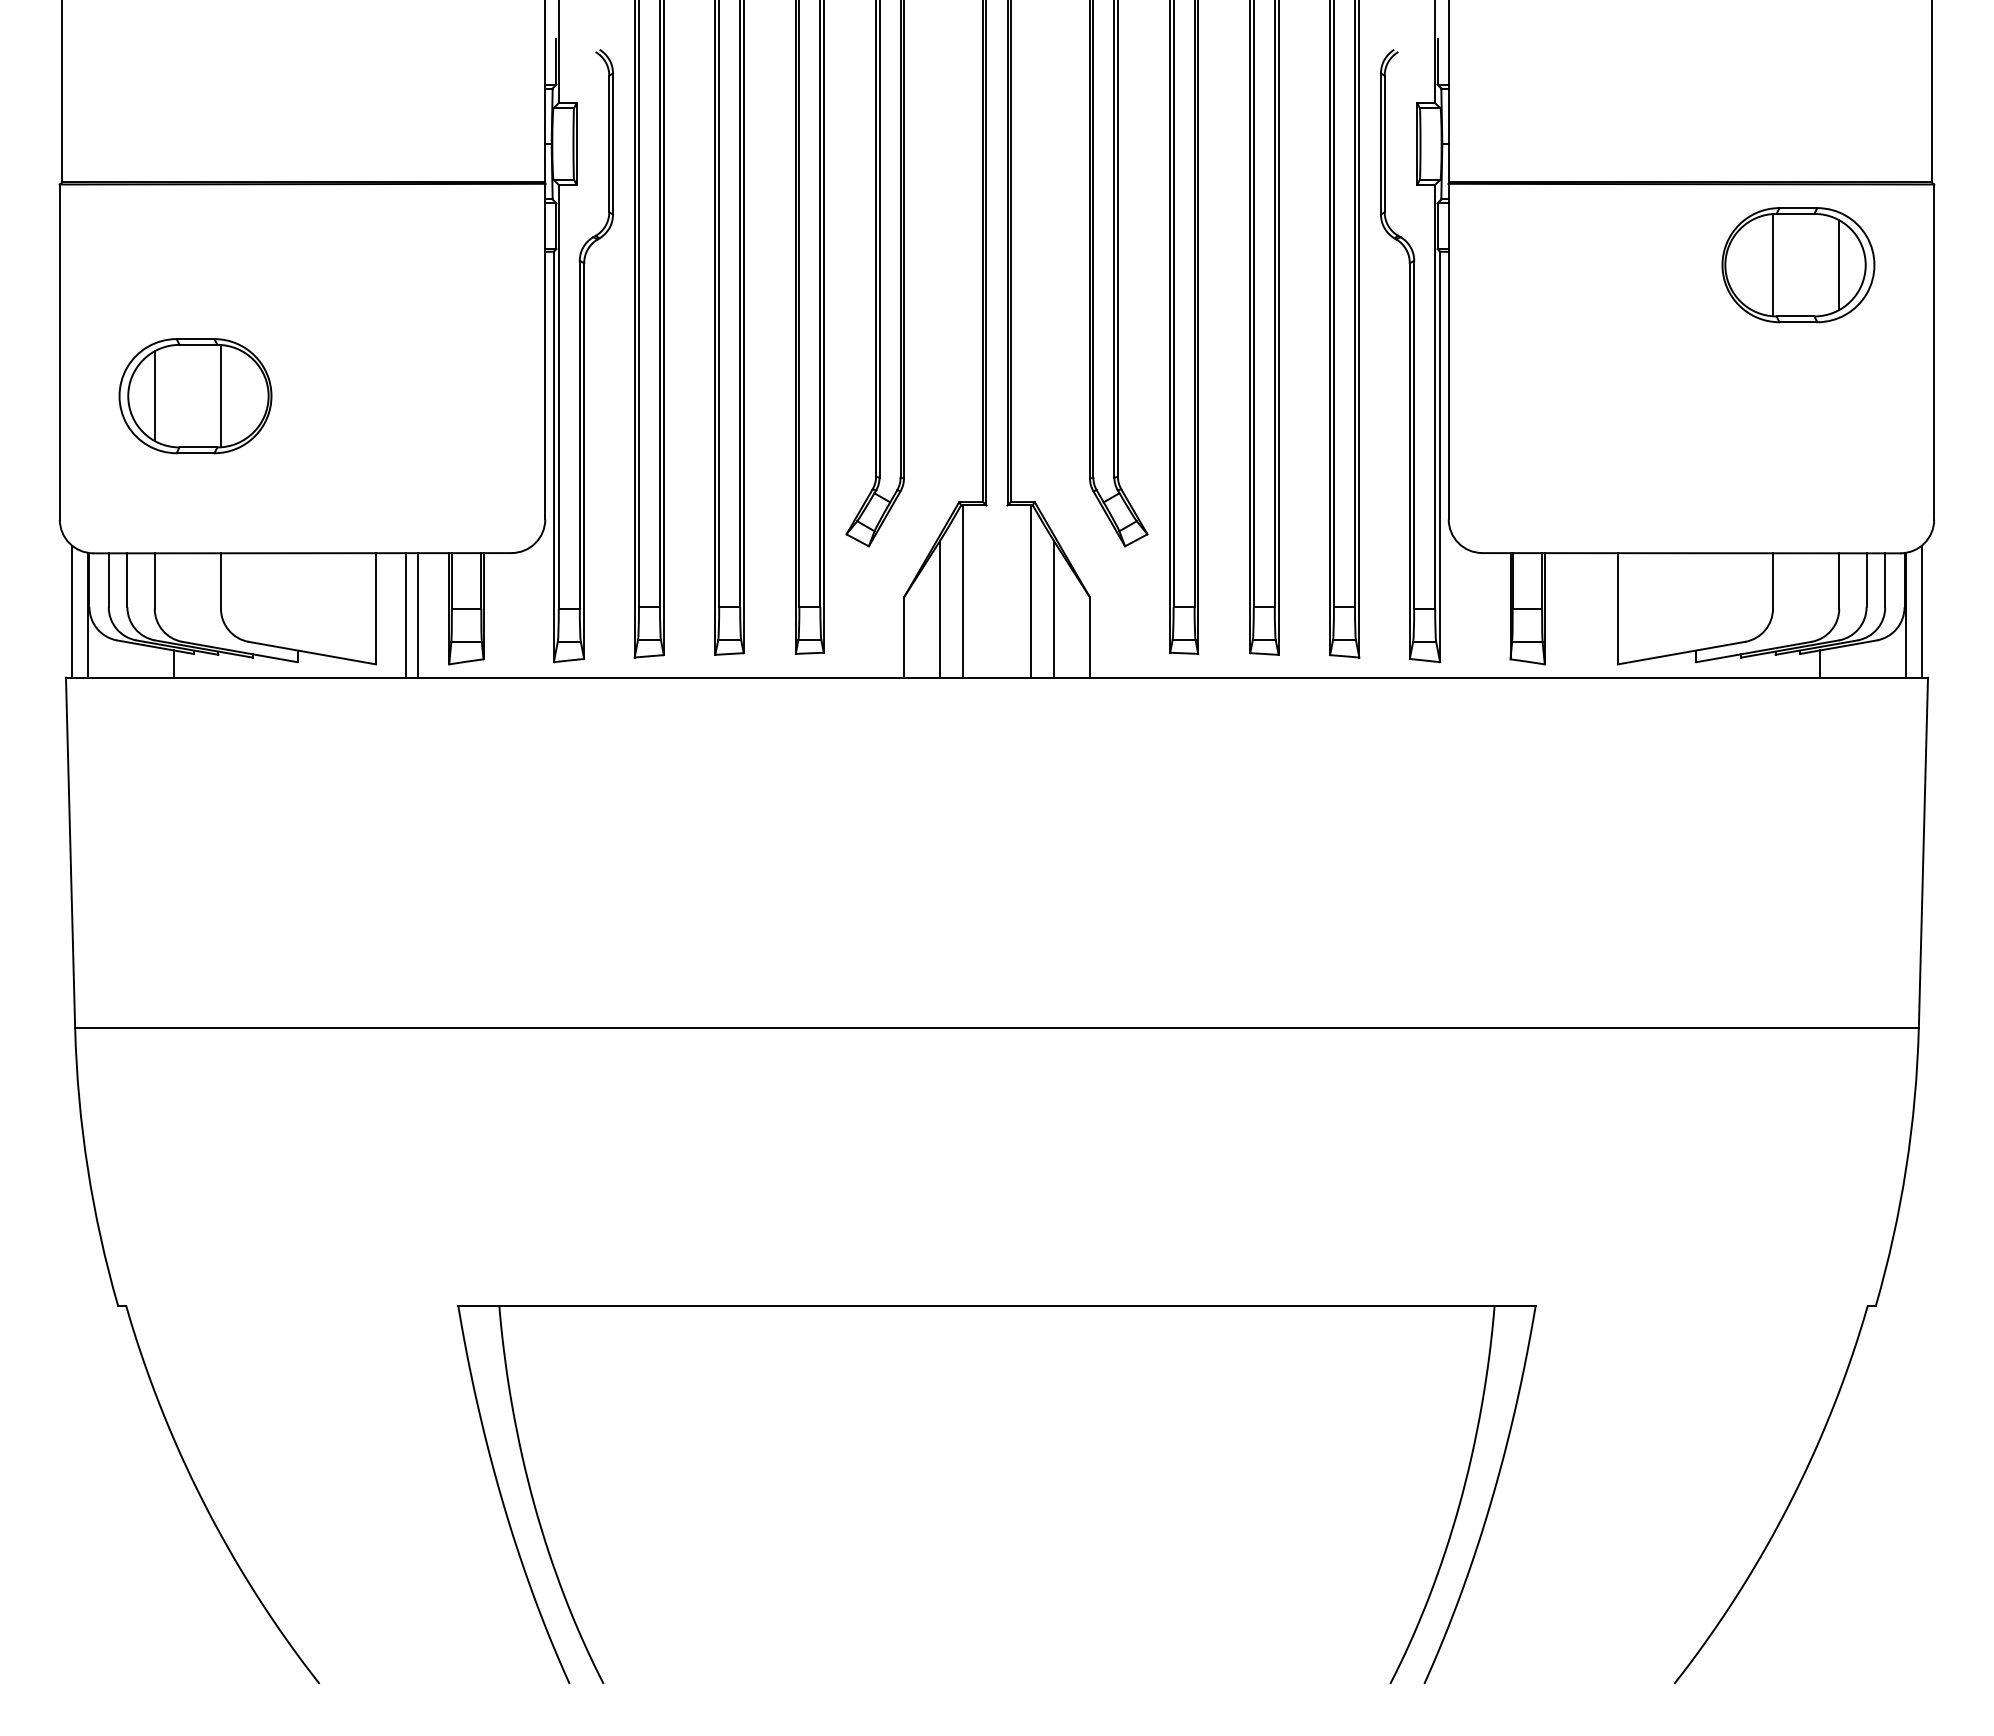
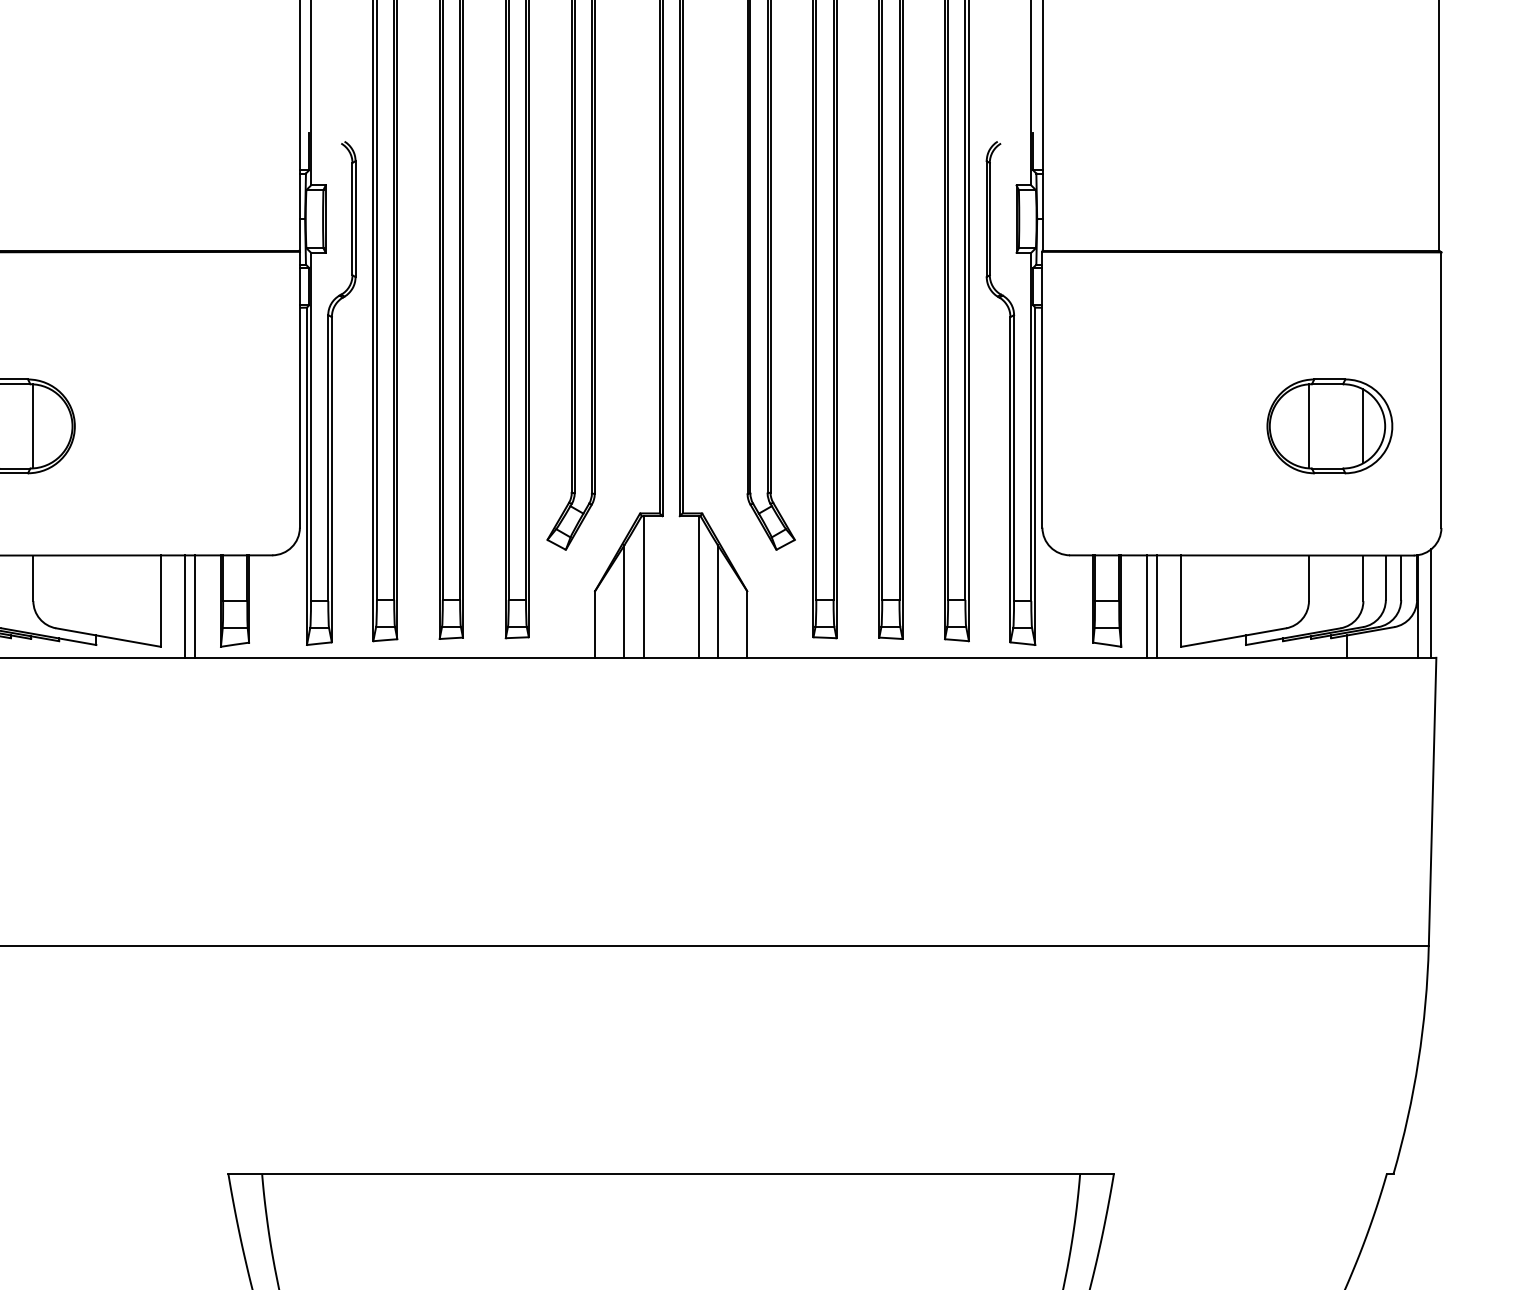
part: (1798, 265) -> (1329, 426), moved
line: (1576, 615) -> (1147, 606), added
line: (1588, 615) -> (1157, 606), added

